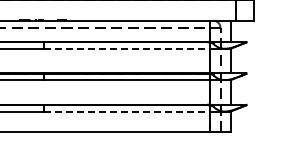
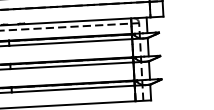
line: (127, 48) -> (70, 42), dashed -> solid
line: (127, 111) -> (73, 89), dashed -> solid

